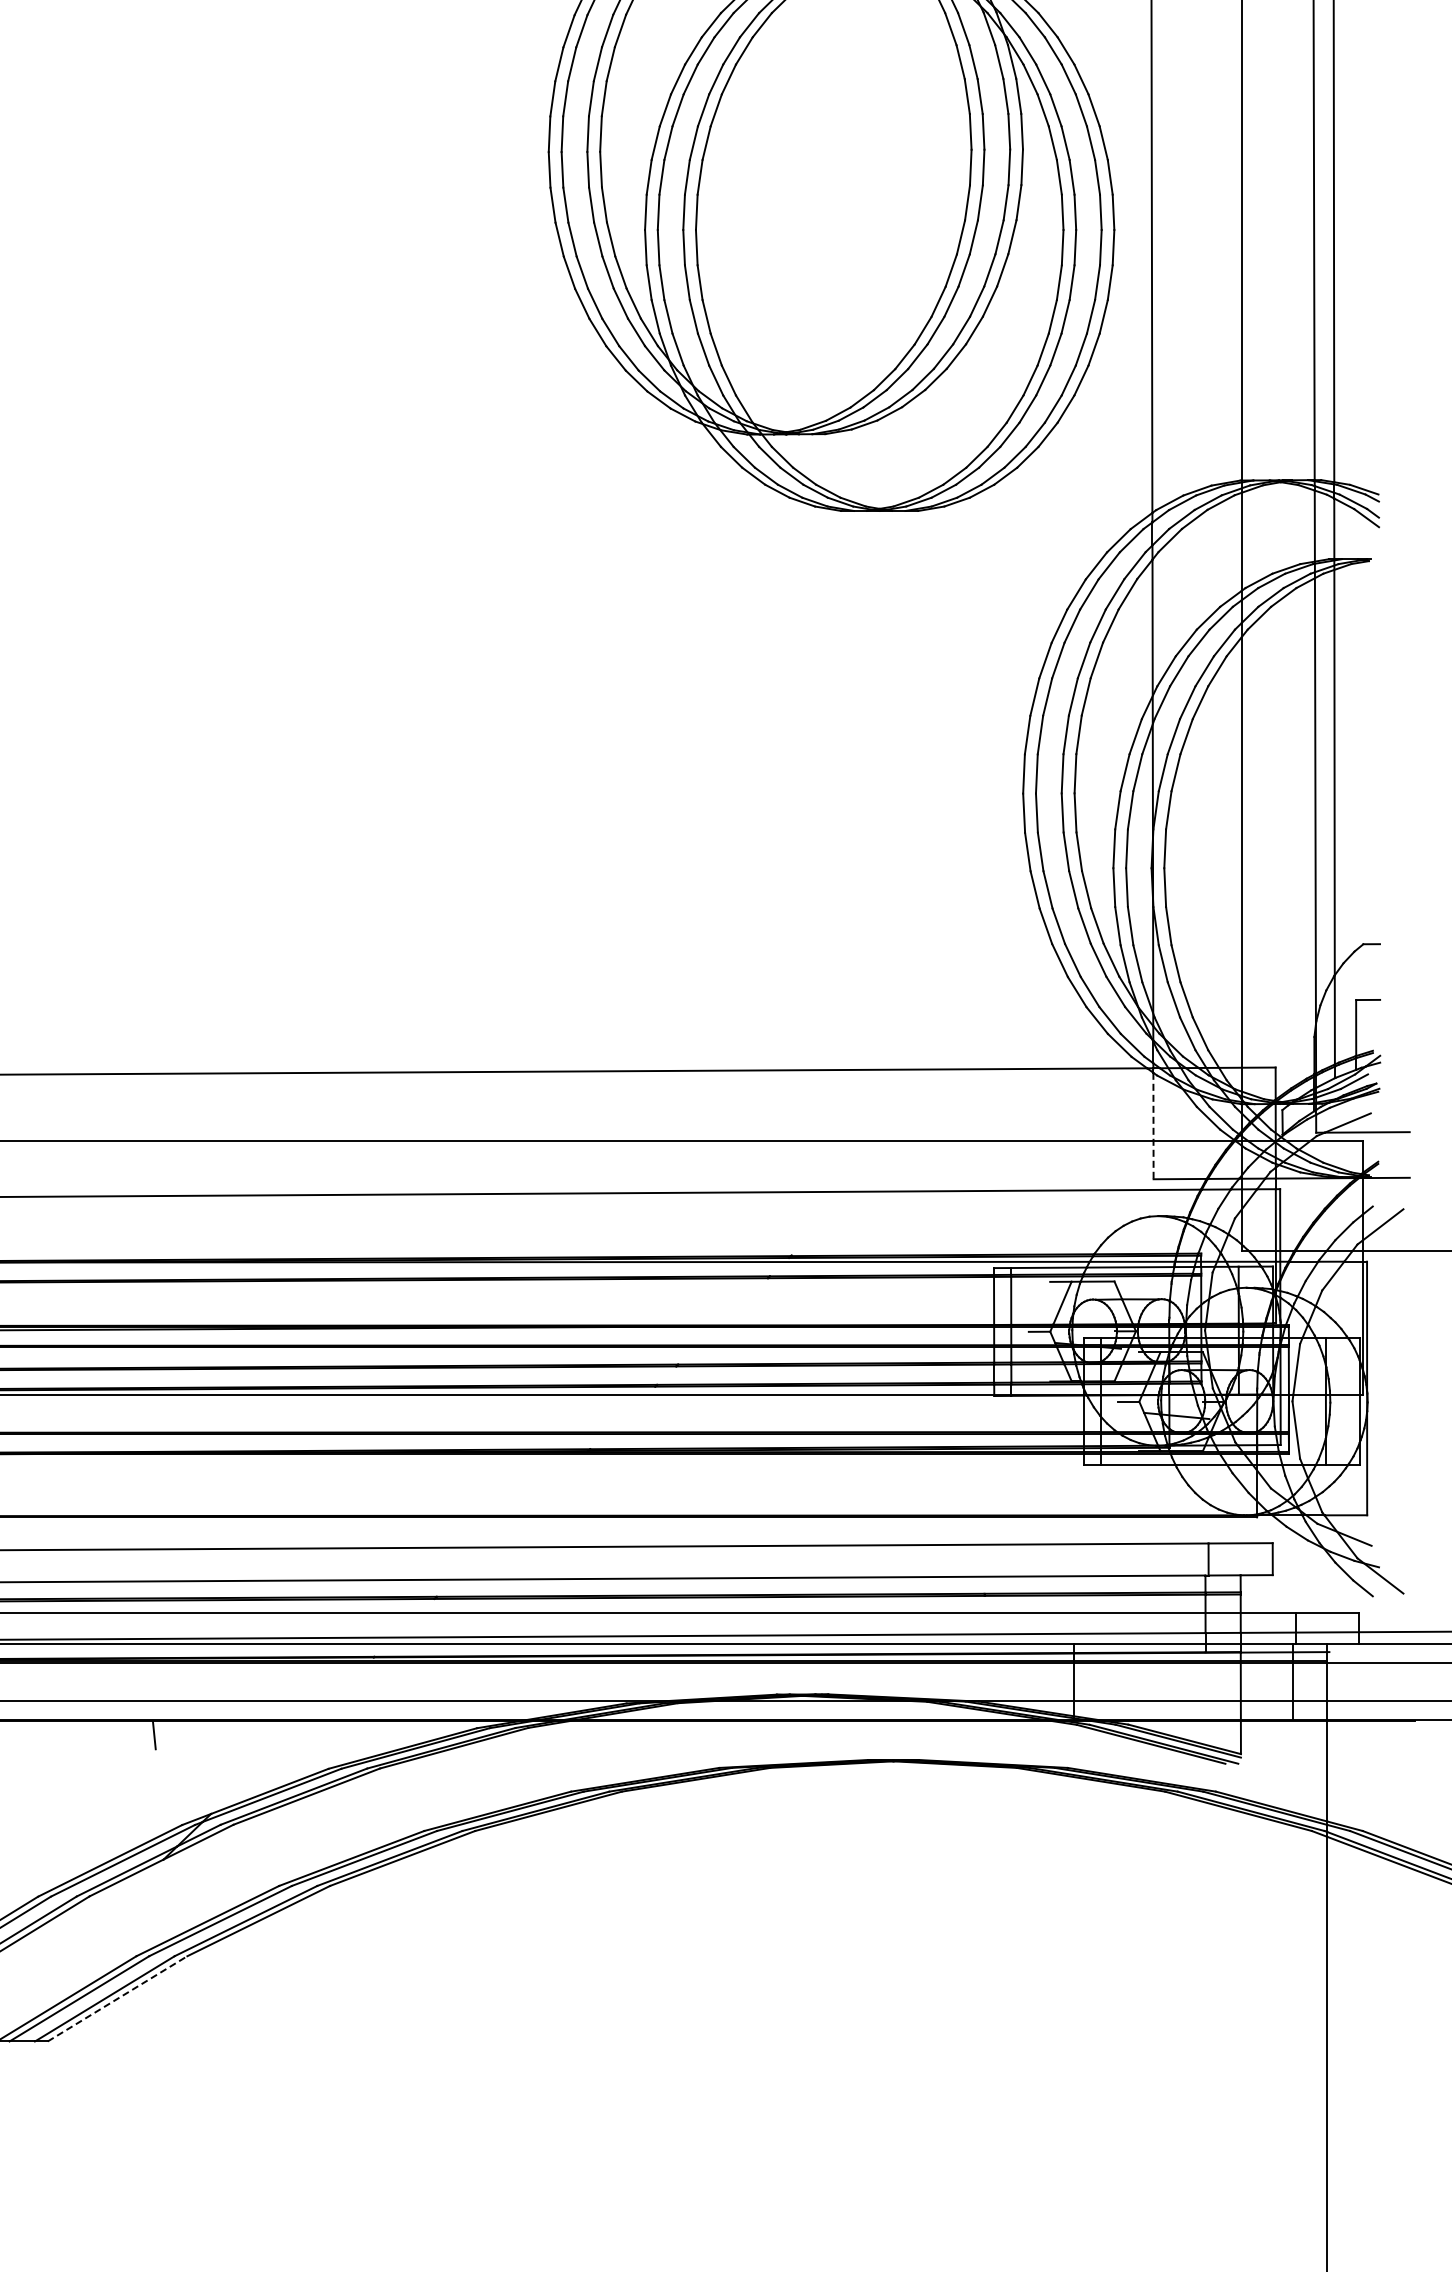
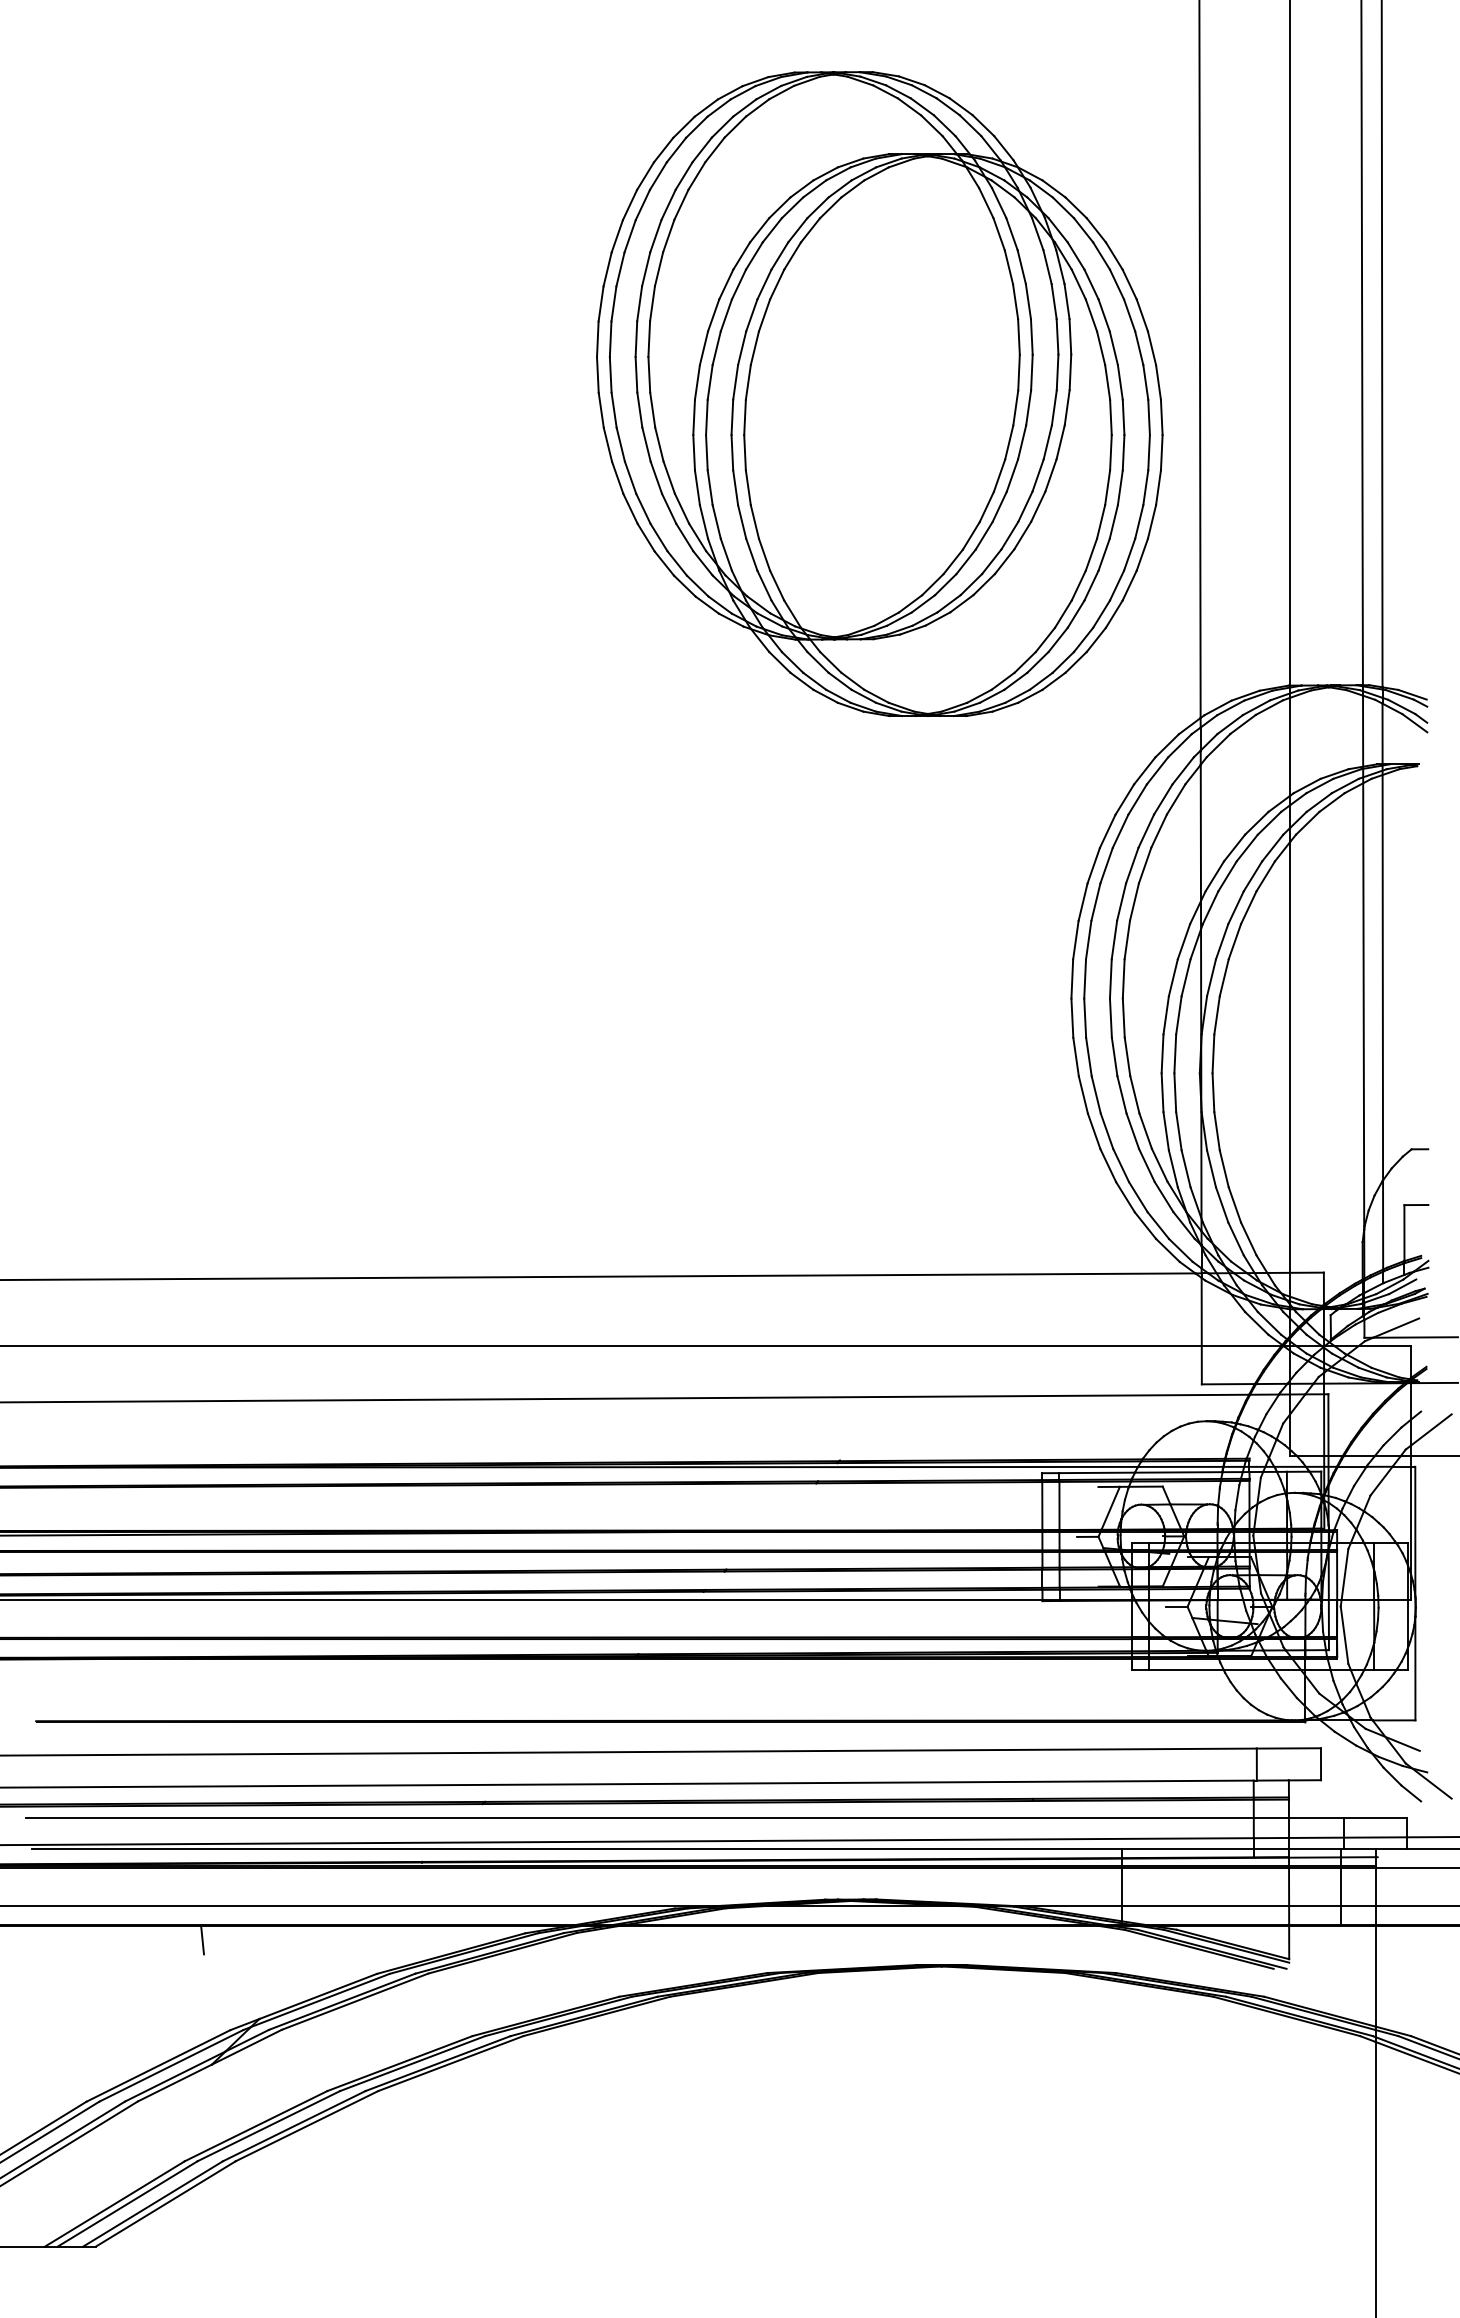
line: (1153, 1126) -> (1201, 1331), dashed -> solid
line: (117, 1998) -> (165, 2203), dashed -> solid

